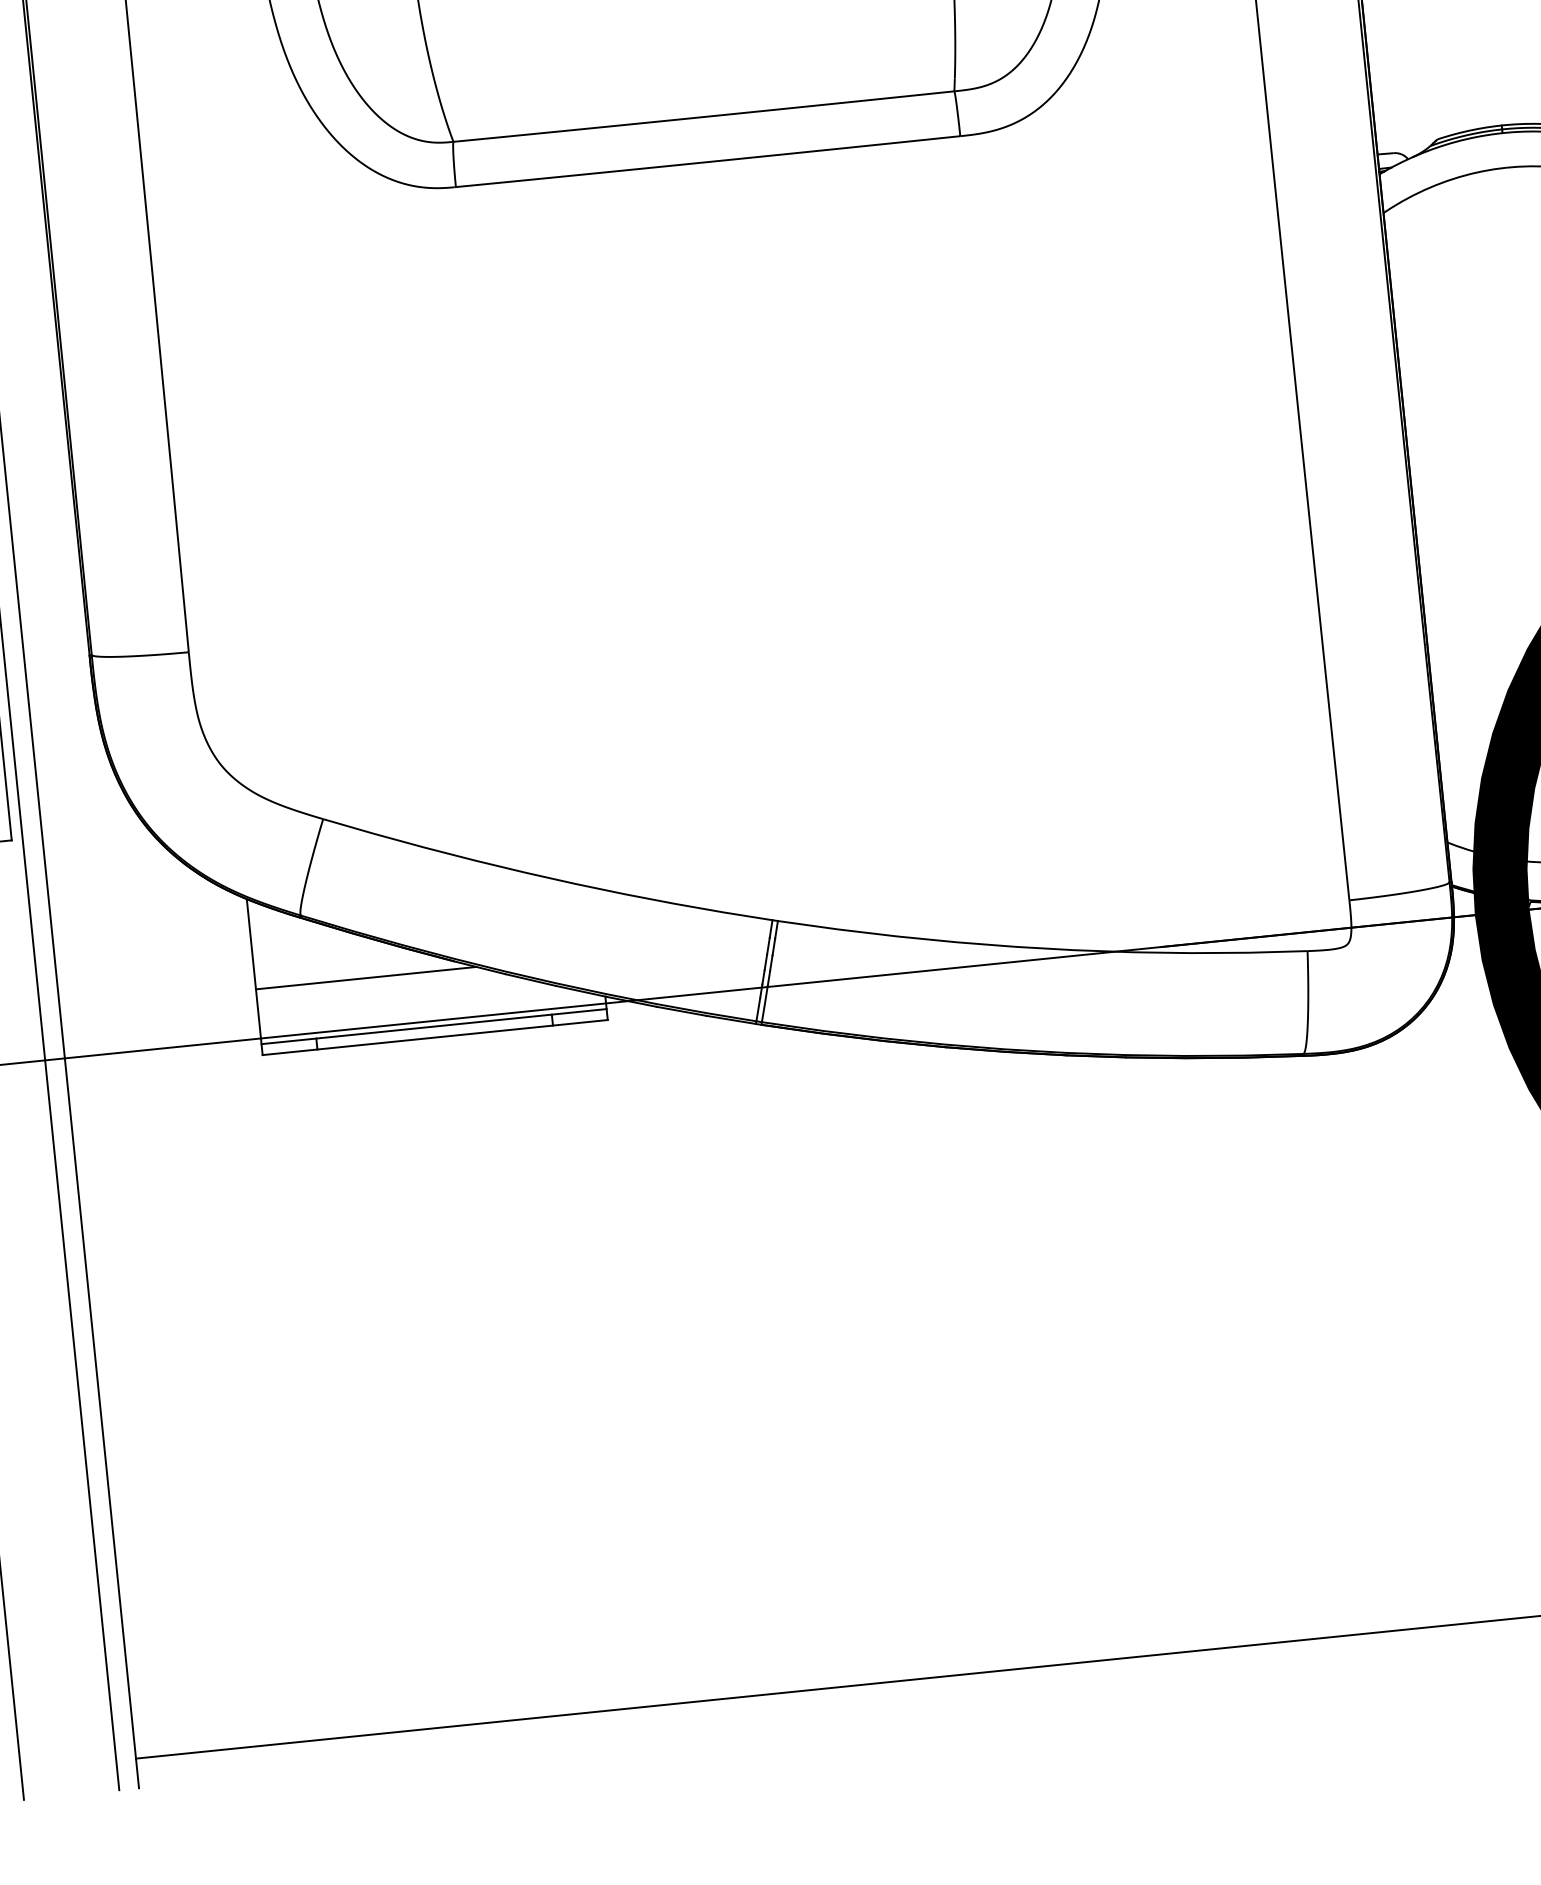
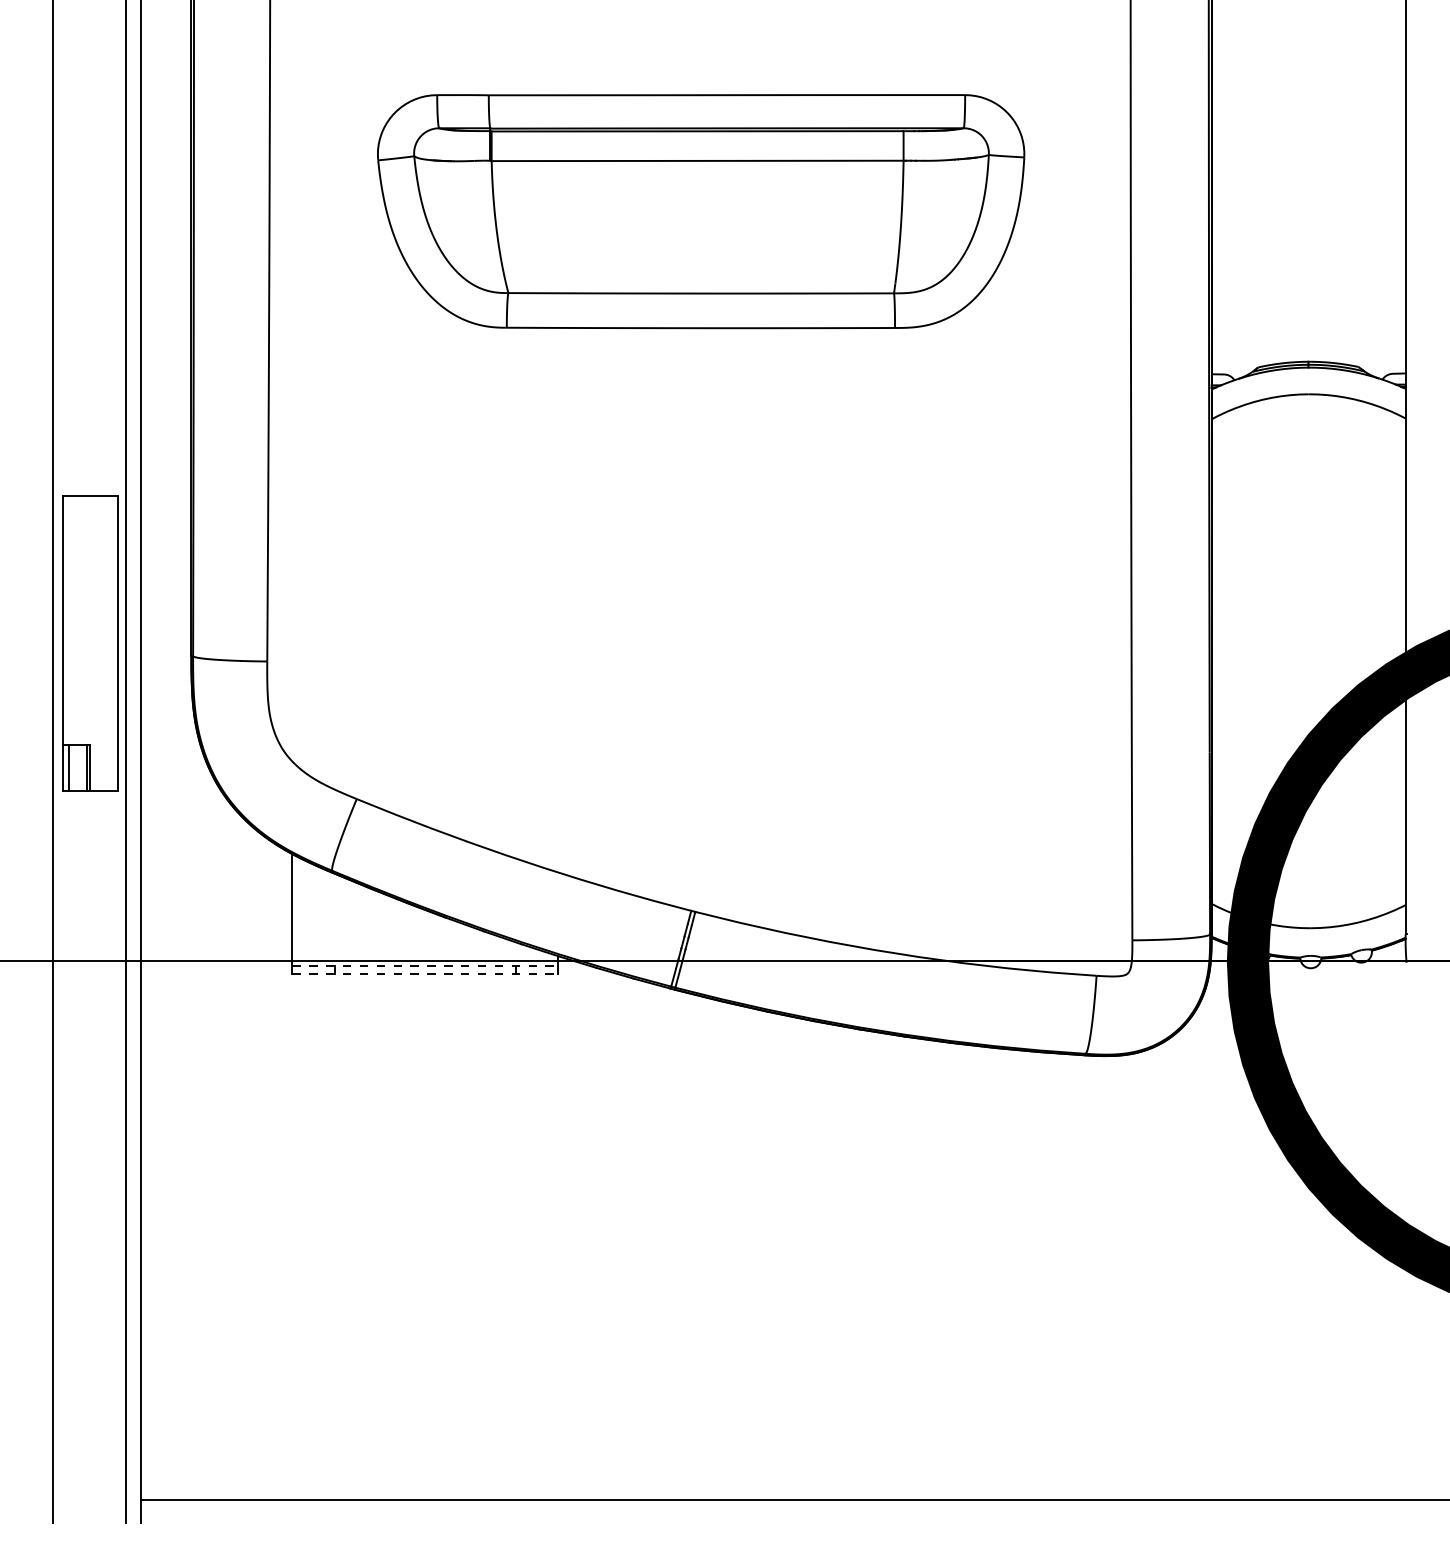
line: (366, 978) -> (377, 923), removed
line: (434, 1026) -> (425, 965), solid -> dashed
line: (435, 1037) -> (425, 974), solid -> dashed

